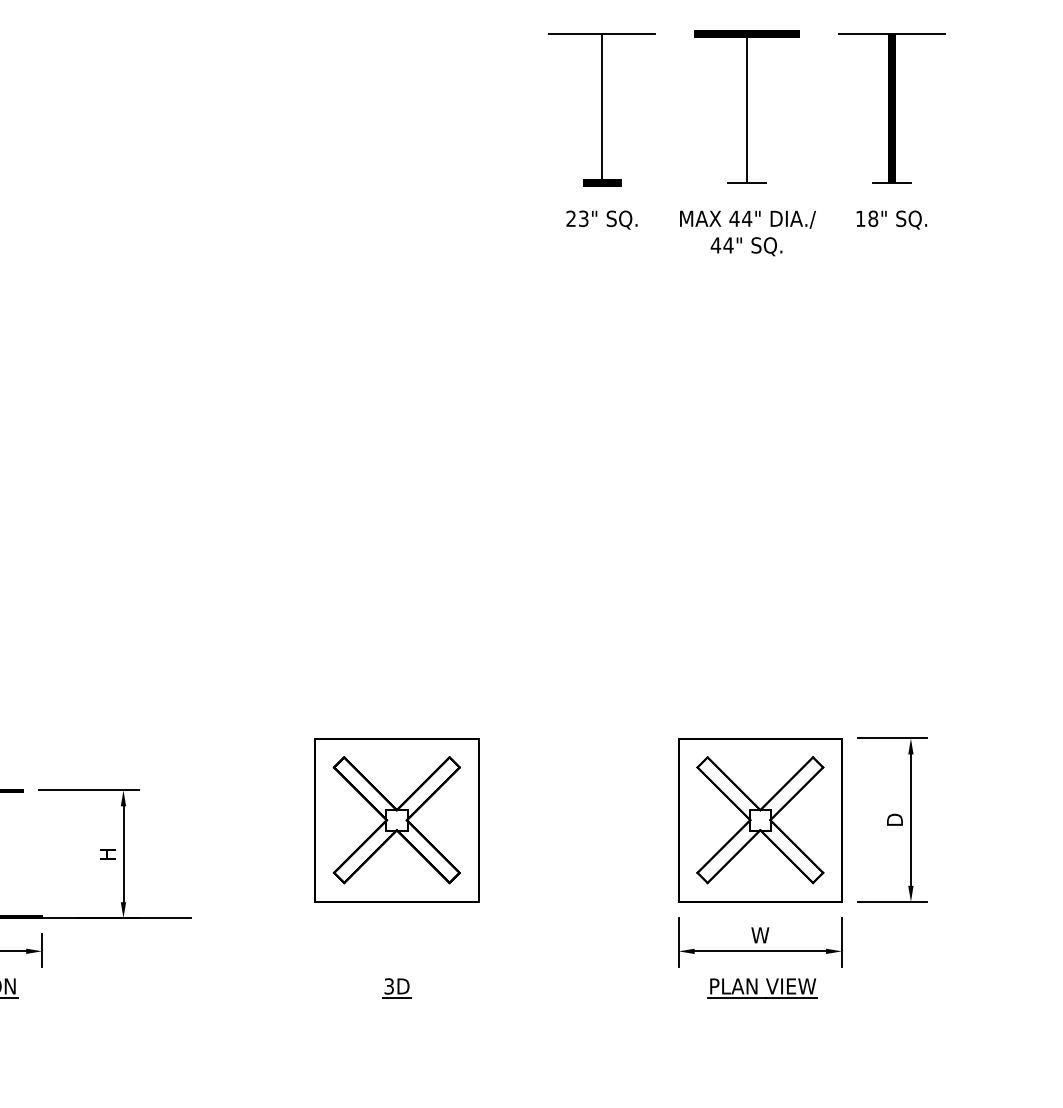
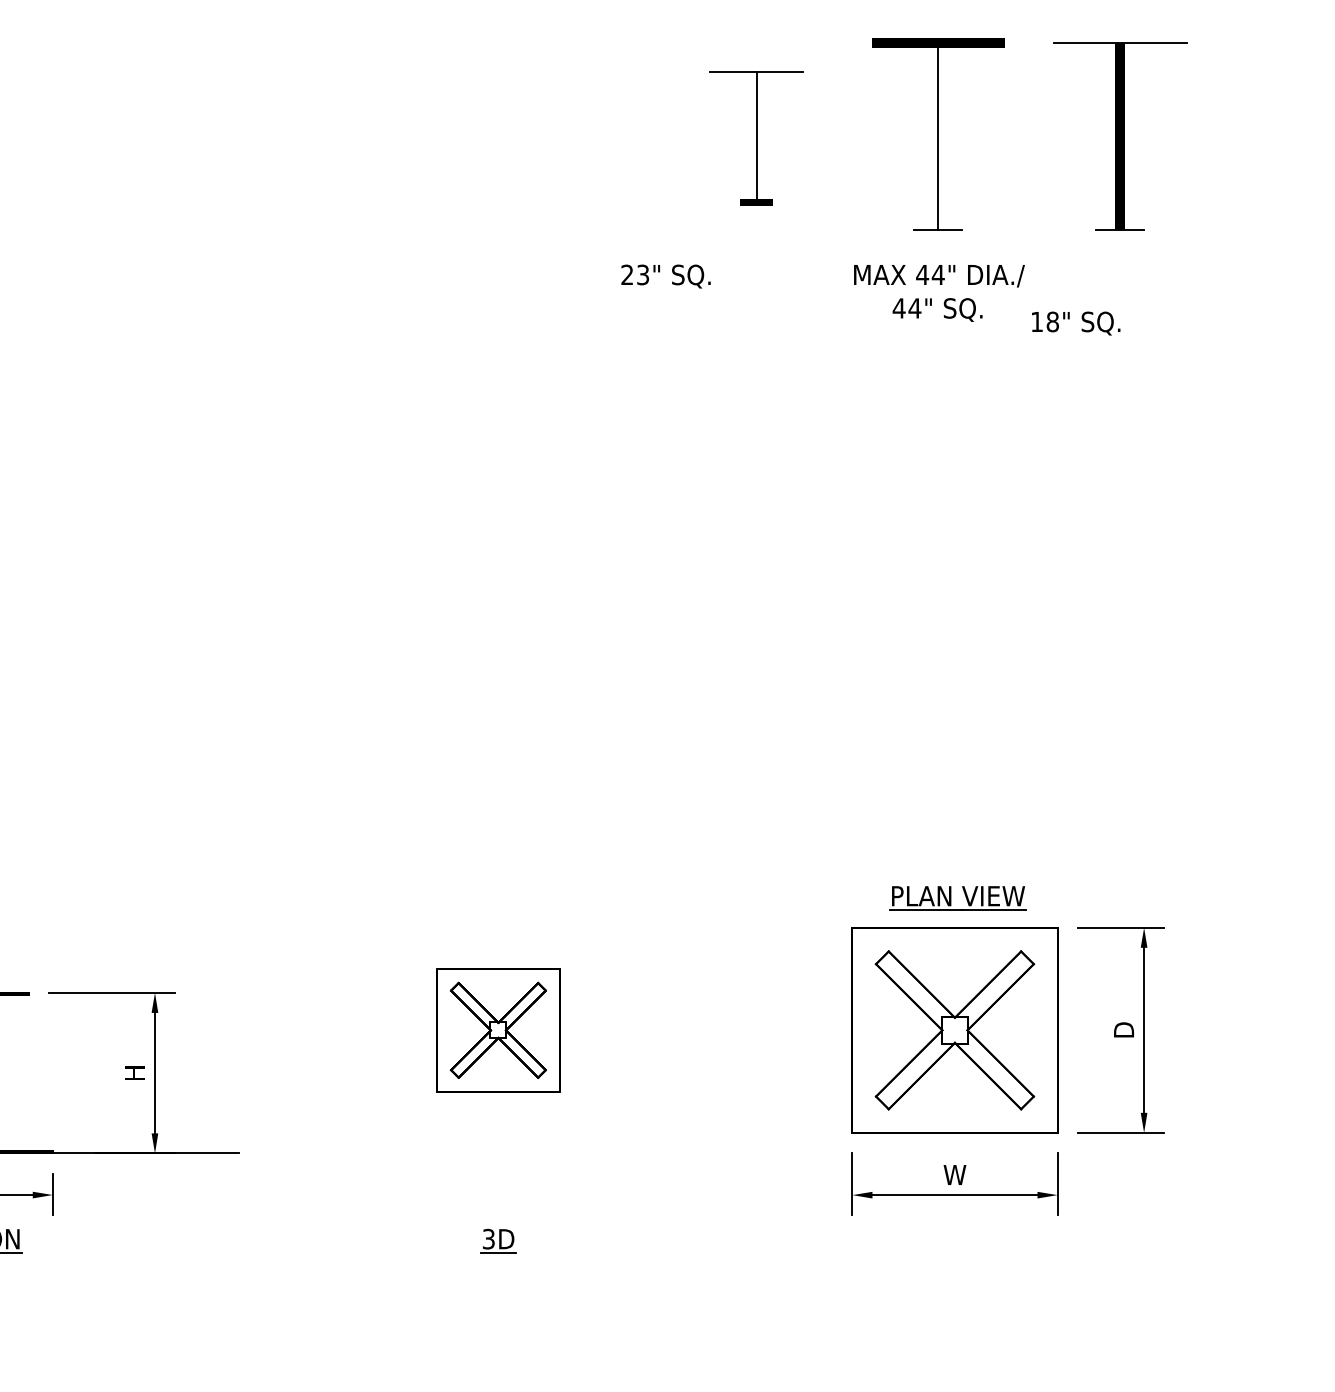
part: (602, 110) -> (756, 138), size x0.7
text: (601, 220) -> (665, 276), moved
text: (892, 220) -> (1076, 323), moved
part: (396, 820) -> (498, 1030), size x0.6
part: (762, 988) -> (957, 898), moved

